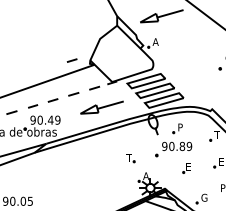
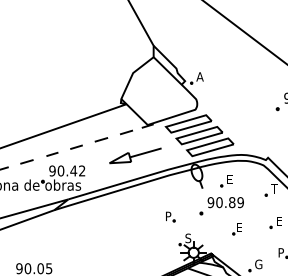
part: (161, 15) -> (207, 45), removed
line: (72, 60) -> (99, 98), removed
text: (58, 119) -> (82, 170), 90.49 -> 90.42
text: (180, 127) -> (229, 179), P -> E
text: (129, 158) -> (168, 216), T -> P
text: (146, 176) -> (188, 238), A -> S

